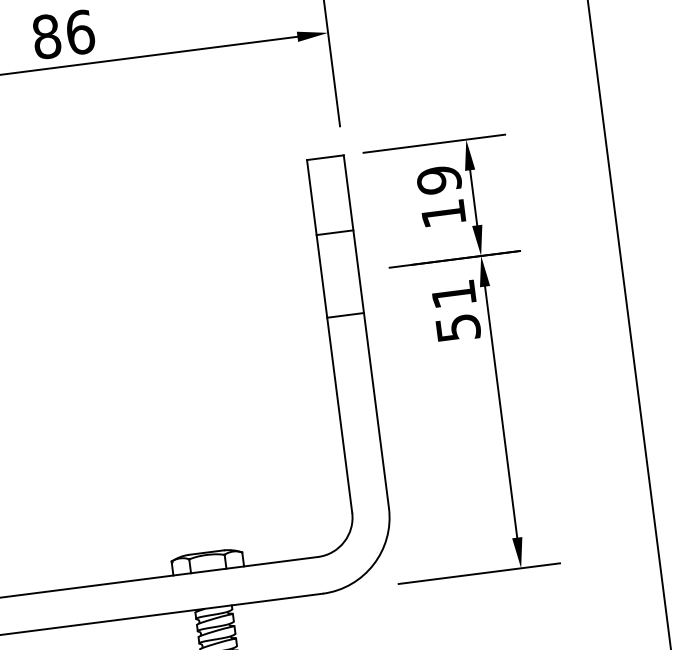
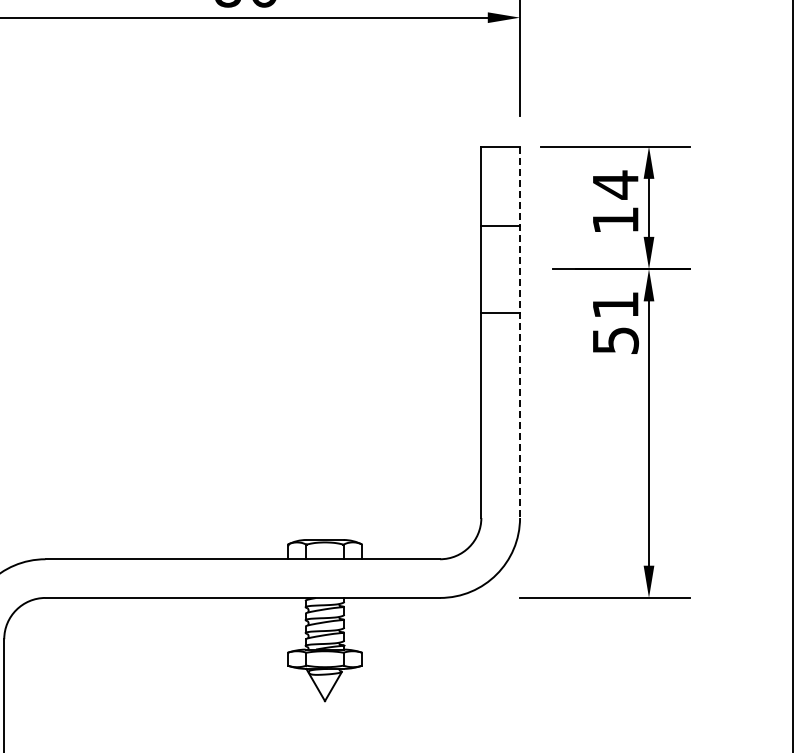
text: (439, 179) -> (615, 184), 19 -> 14
line: (366, 331) -> (520, 332), solid -> dashed

